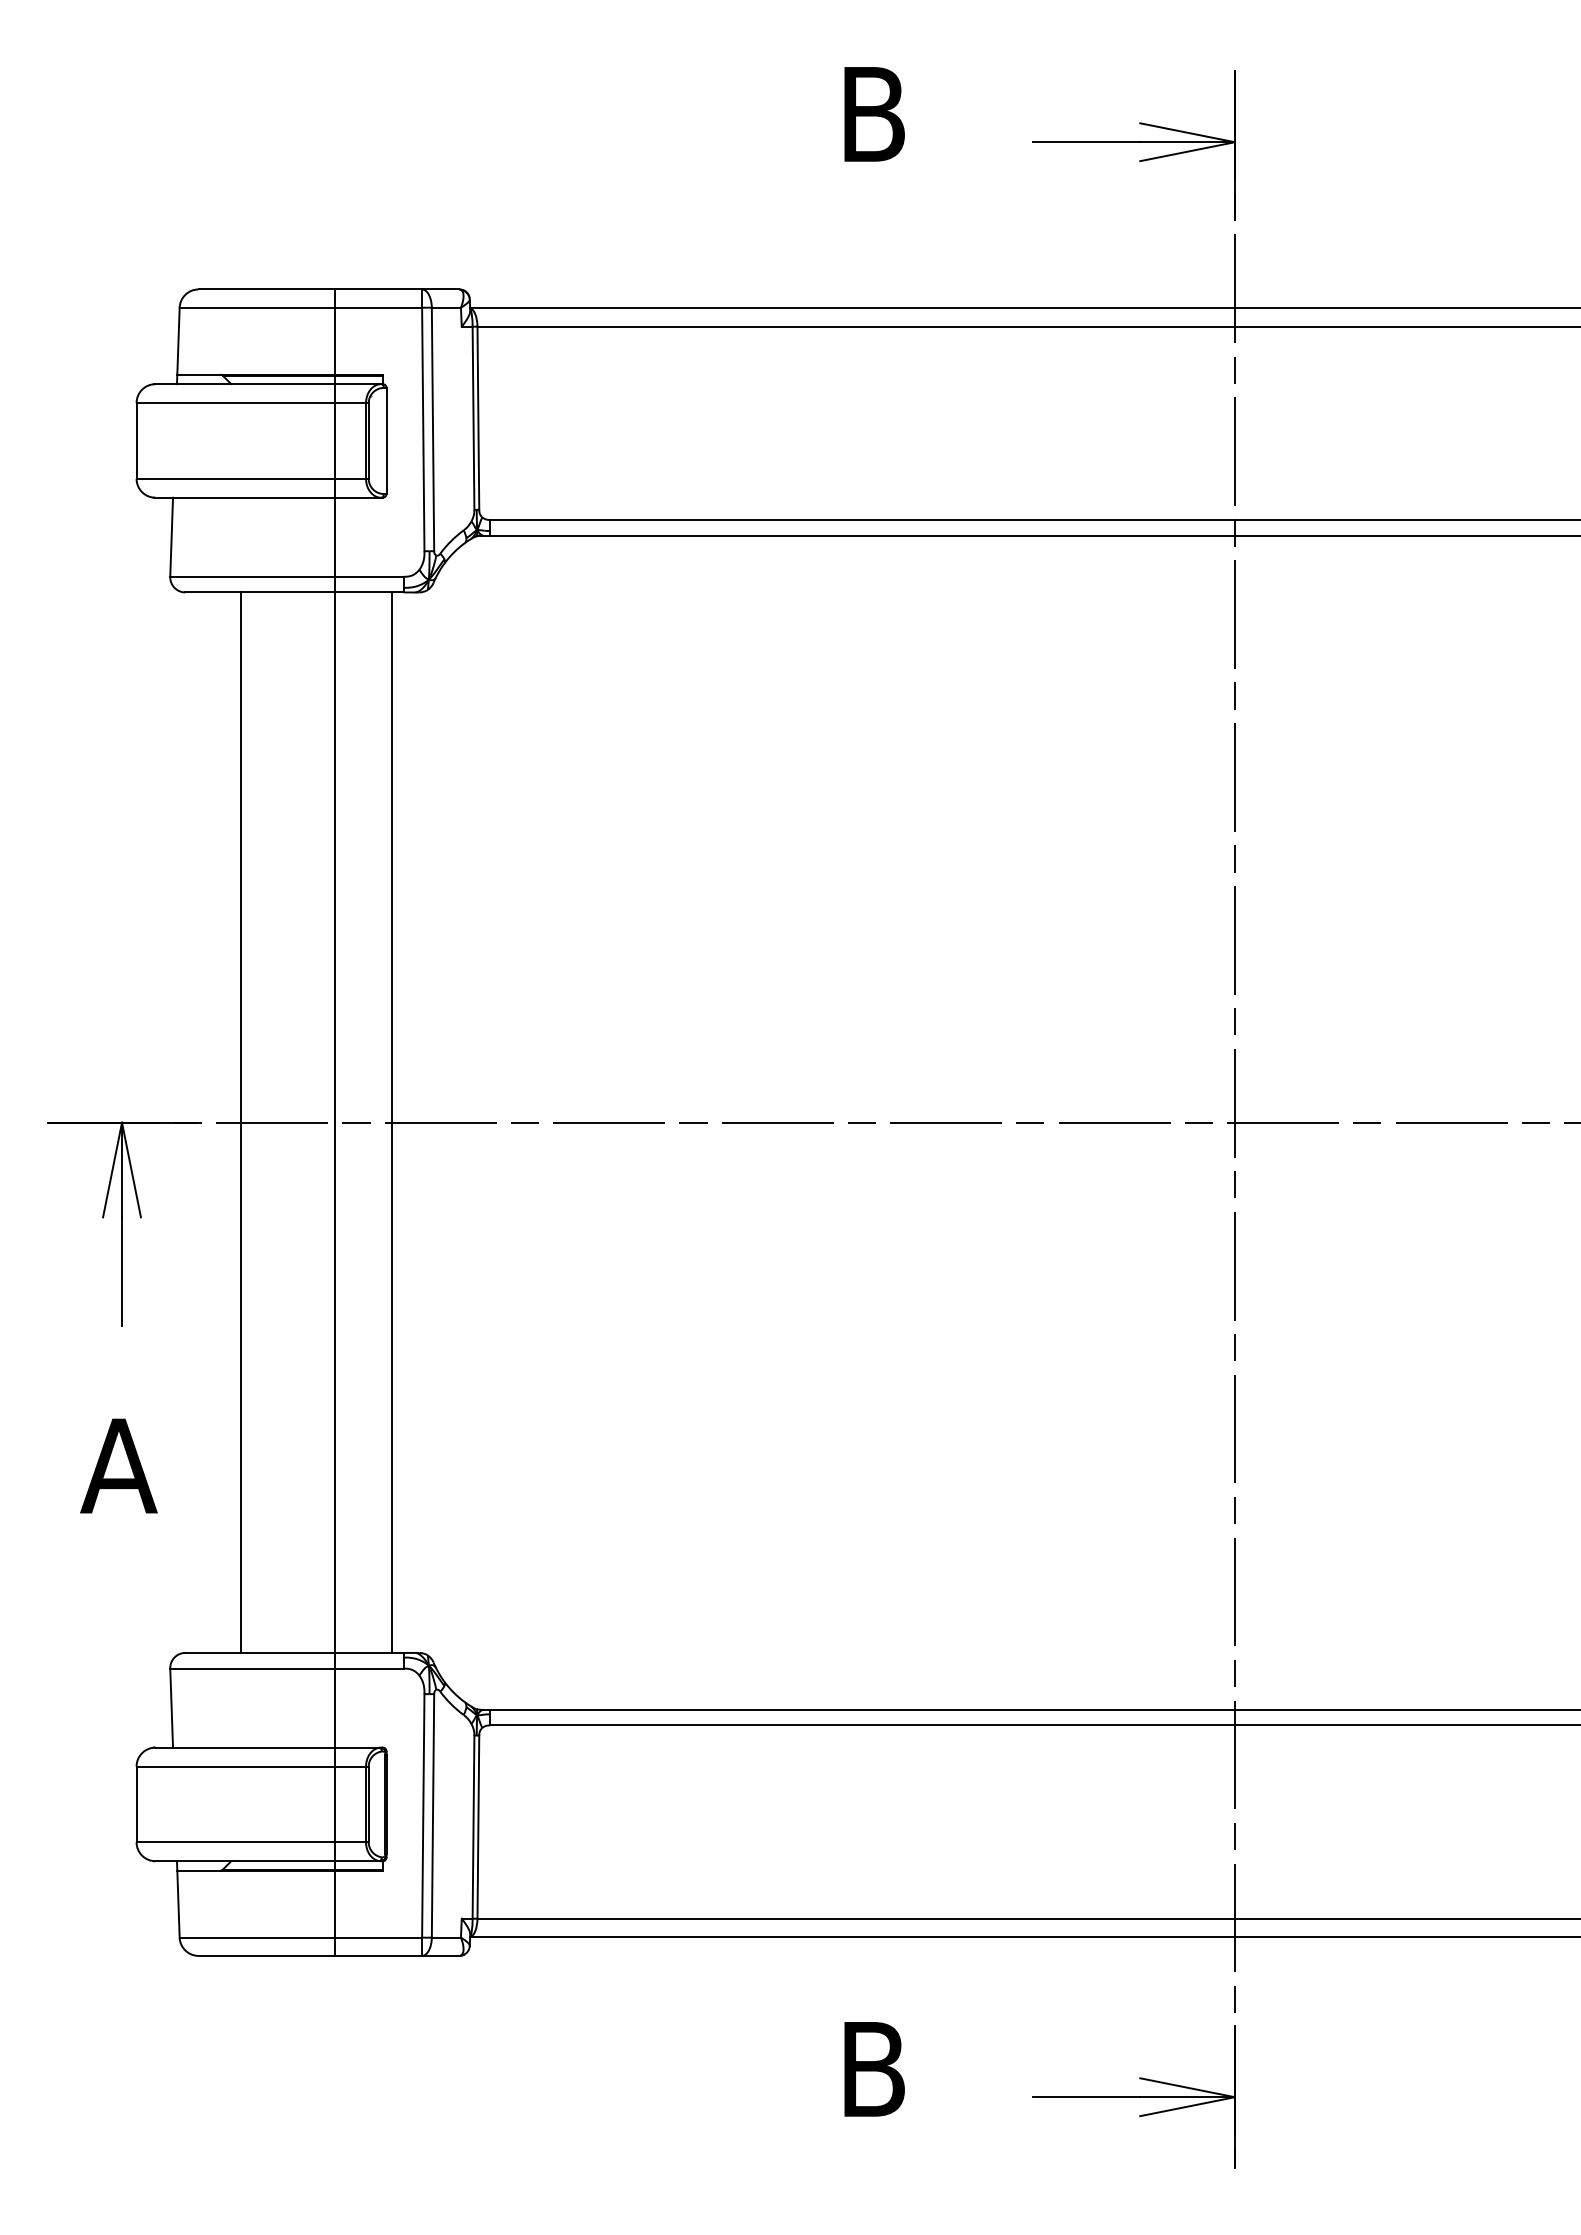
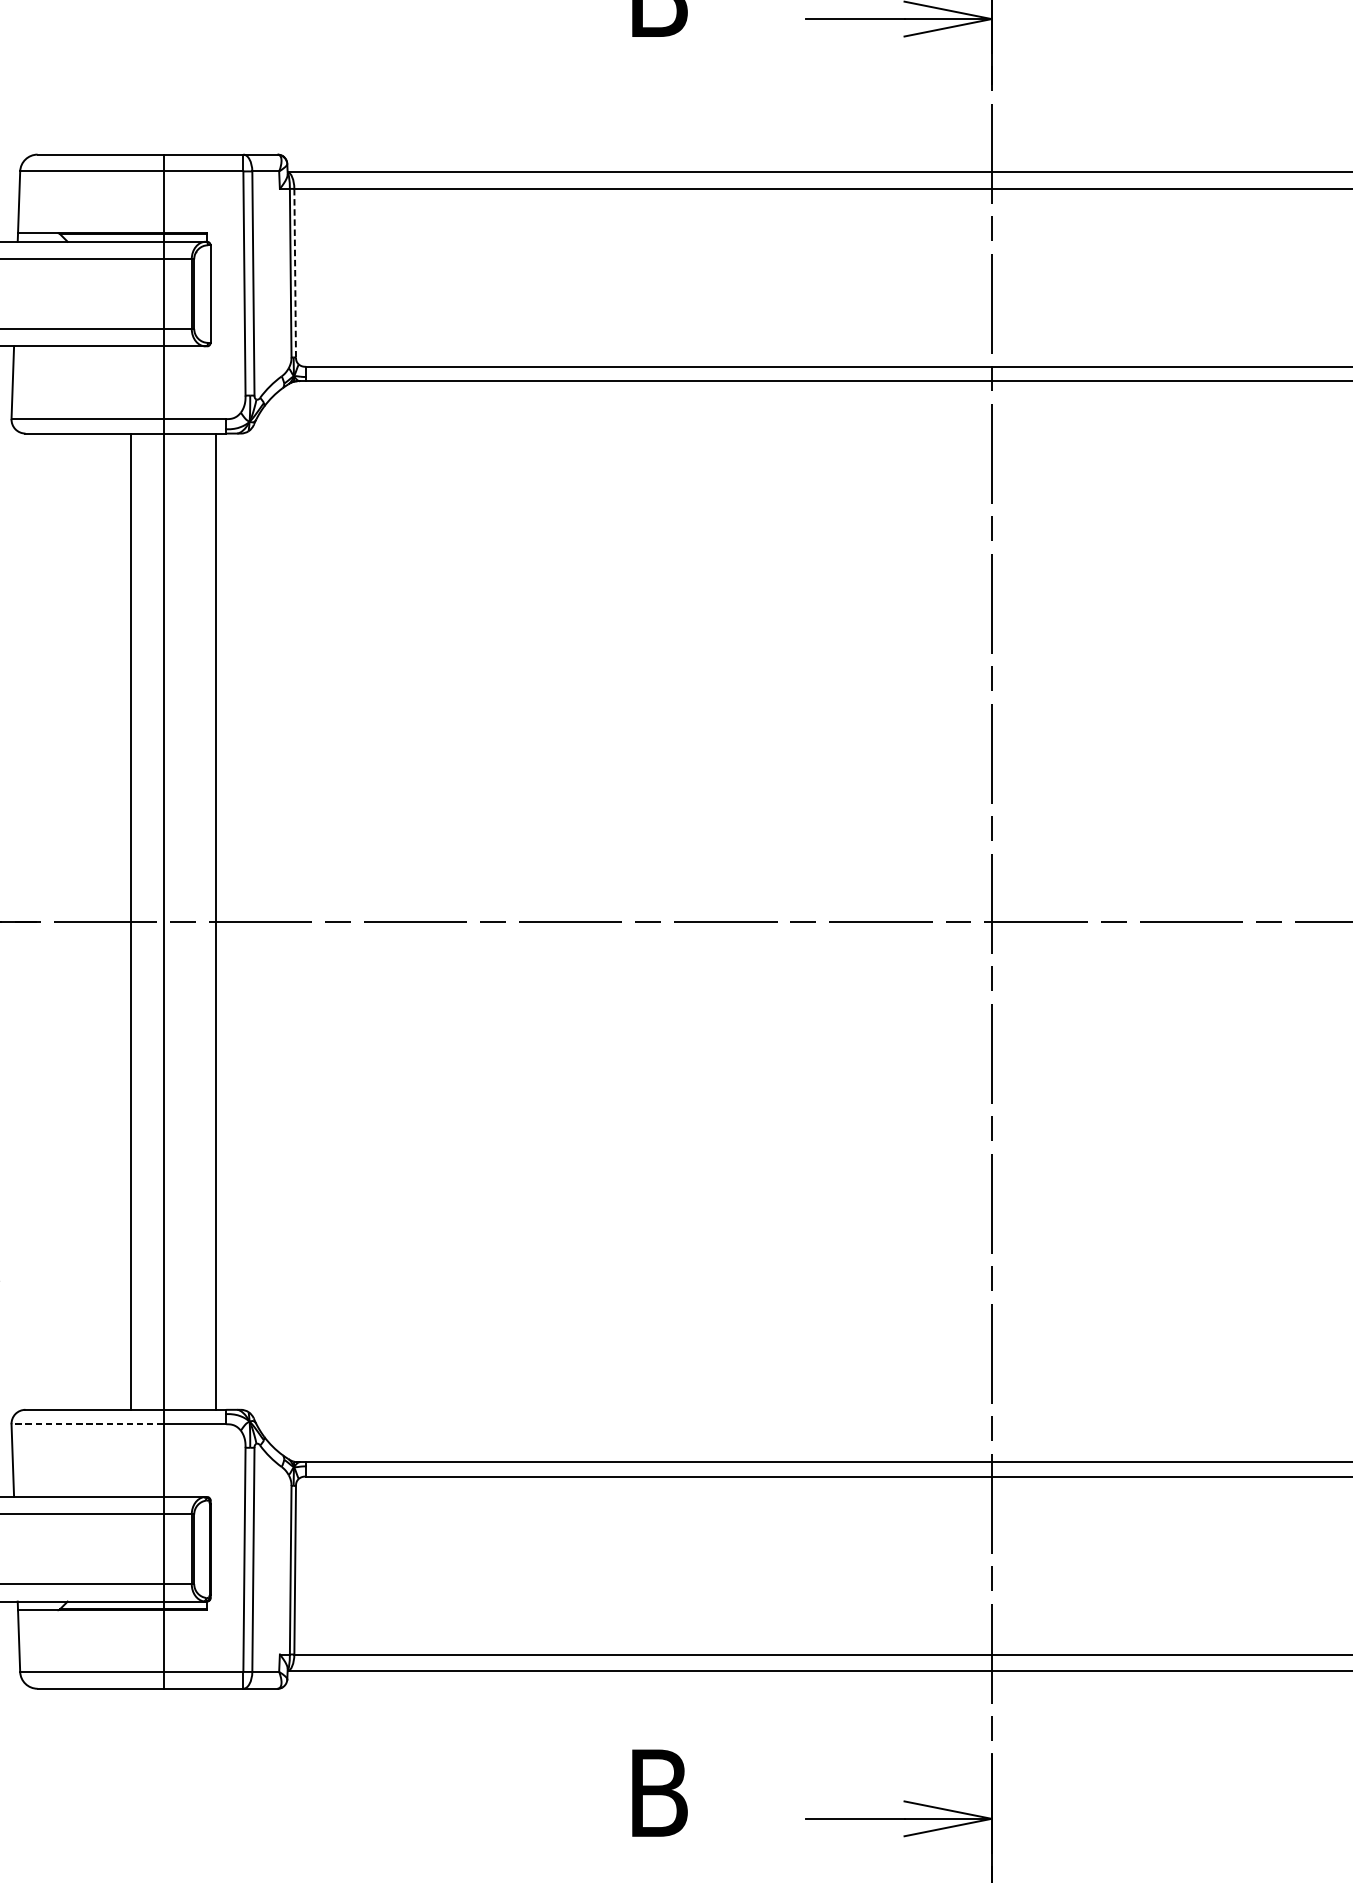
line: (478, 418) -> (295, 273), solid -> dashed
line: (240, 1122) -> (130, 921), moved
line: (252, 1668) -> (87, 1424), solid -> dashed

